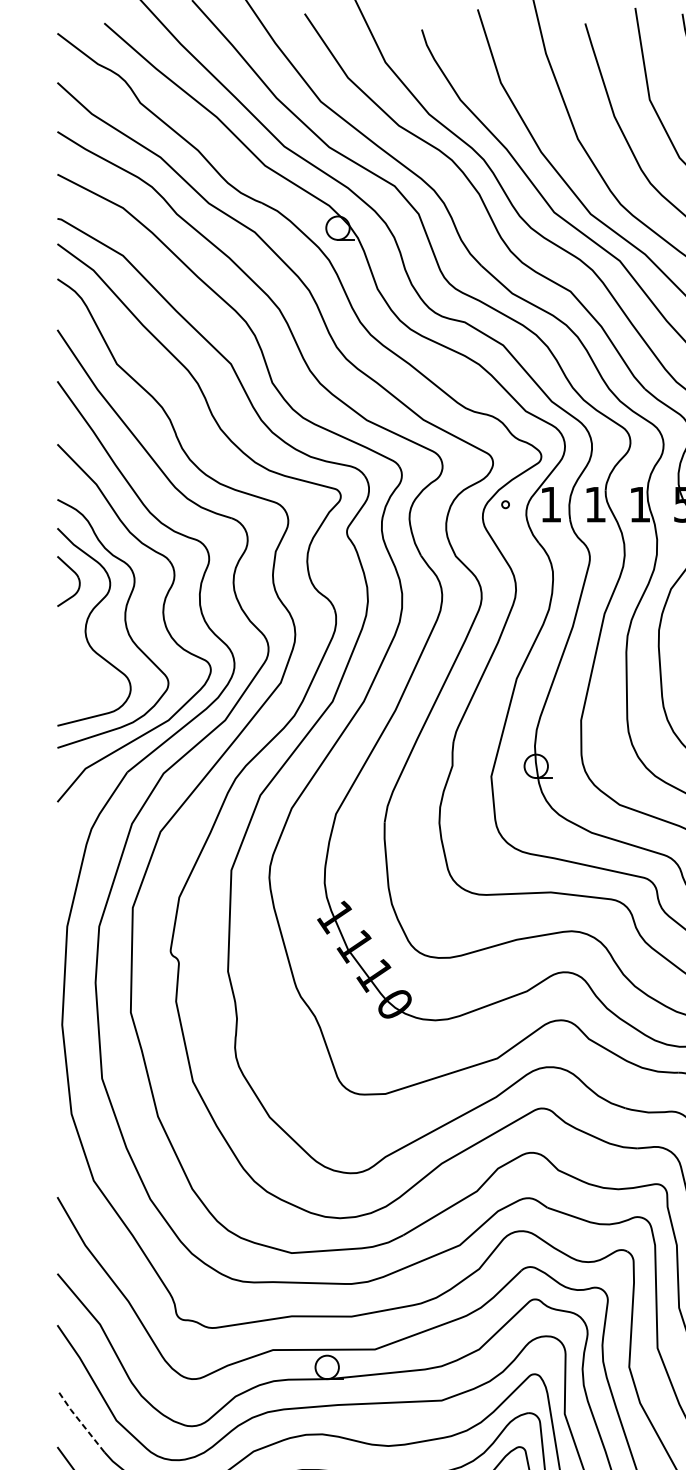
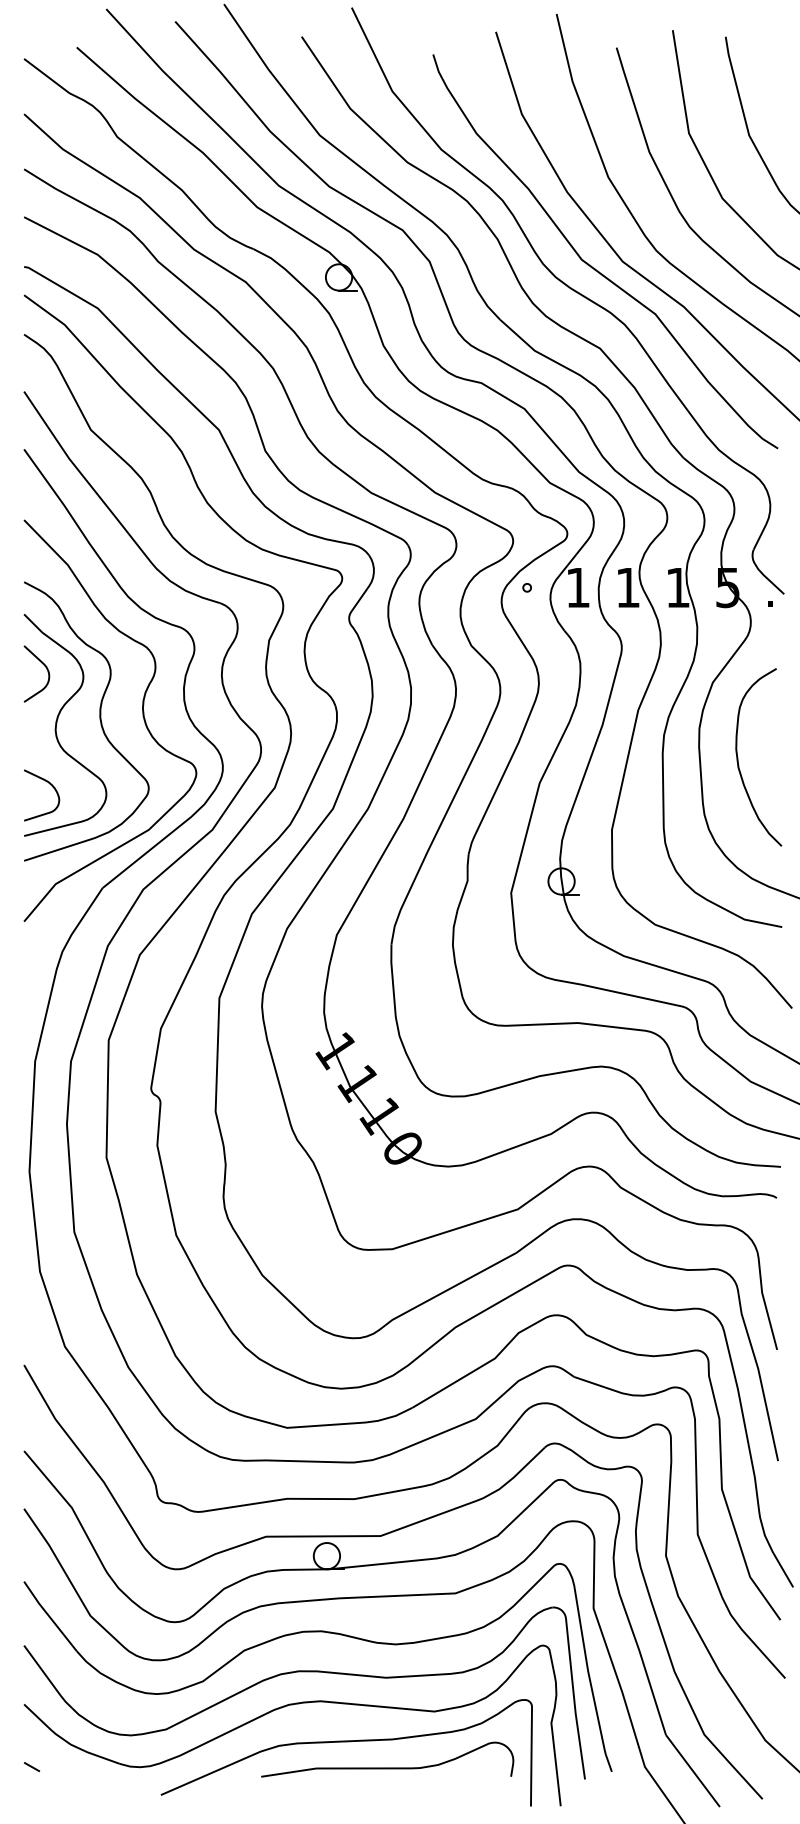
curve: (81, 681) -> (51, 786), added
line: (80, 1421) -> (49, 1616), dashed -> solid

